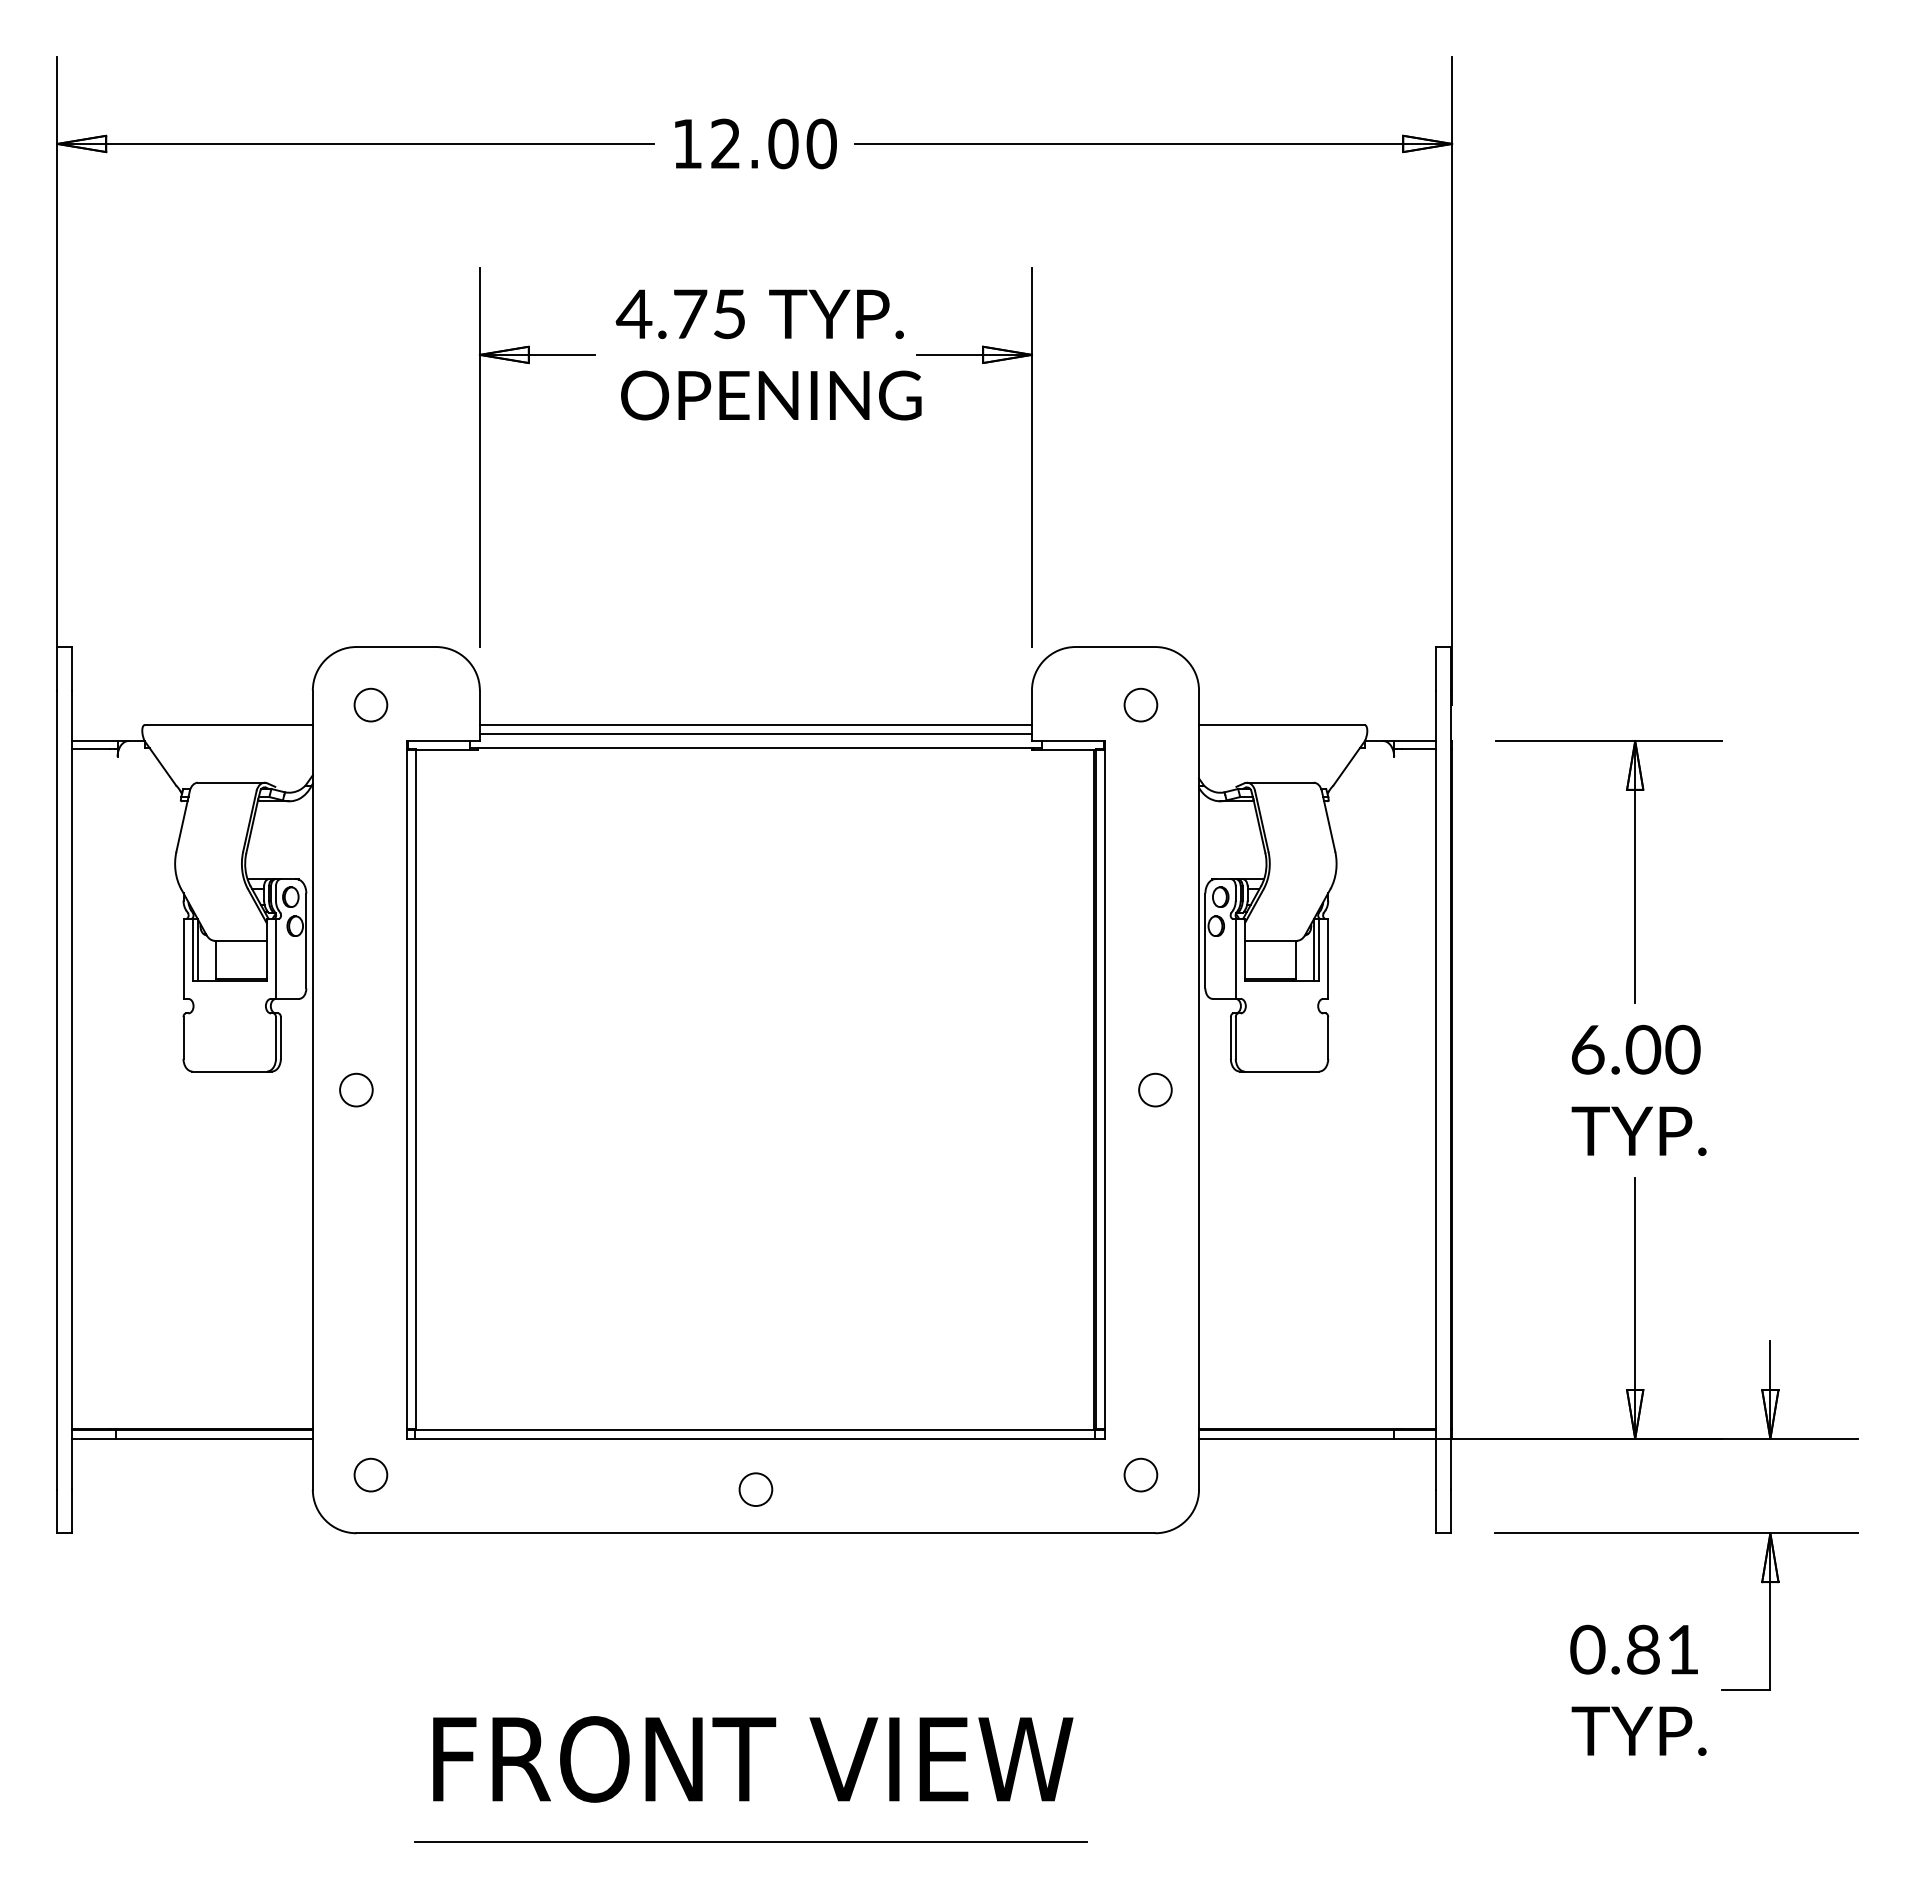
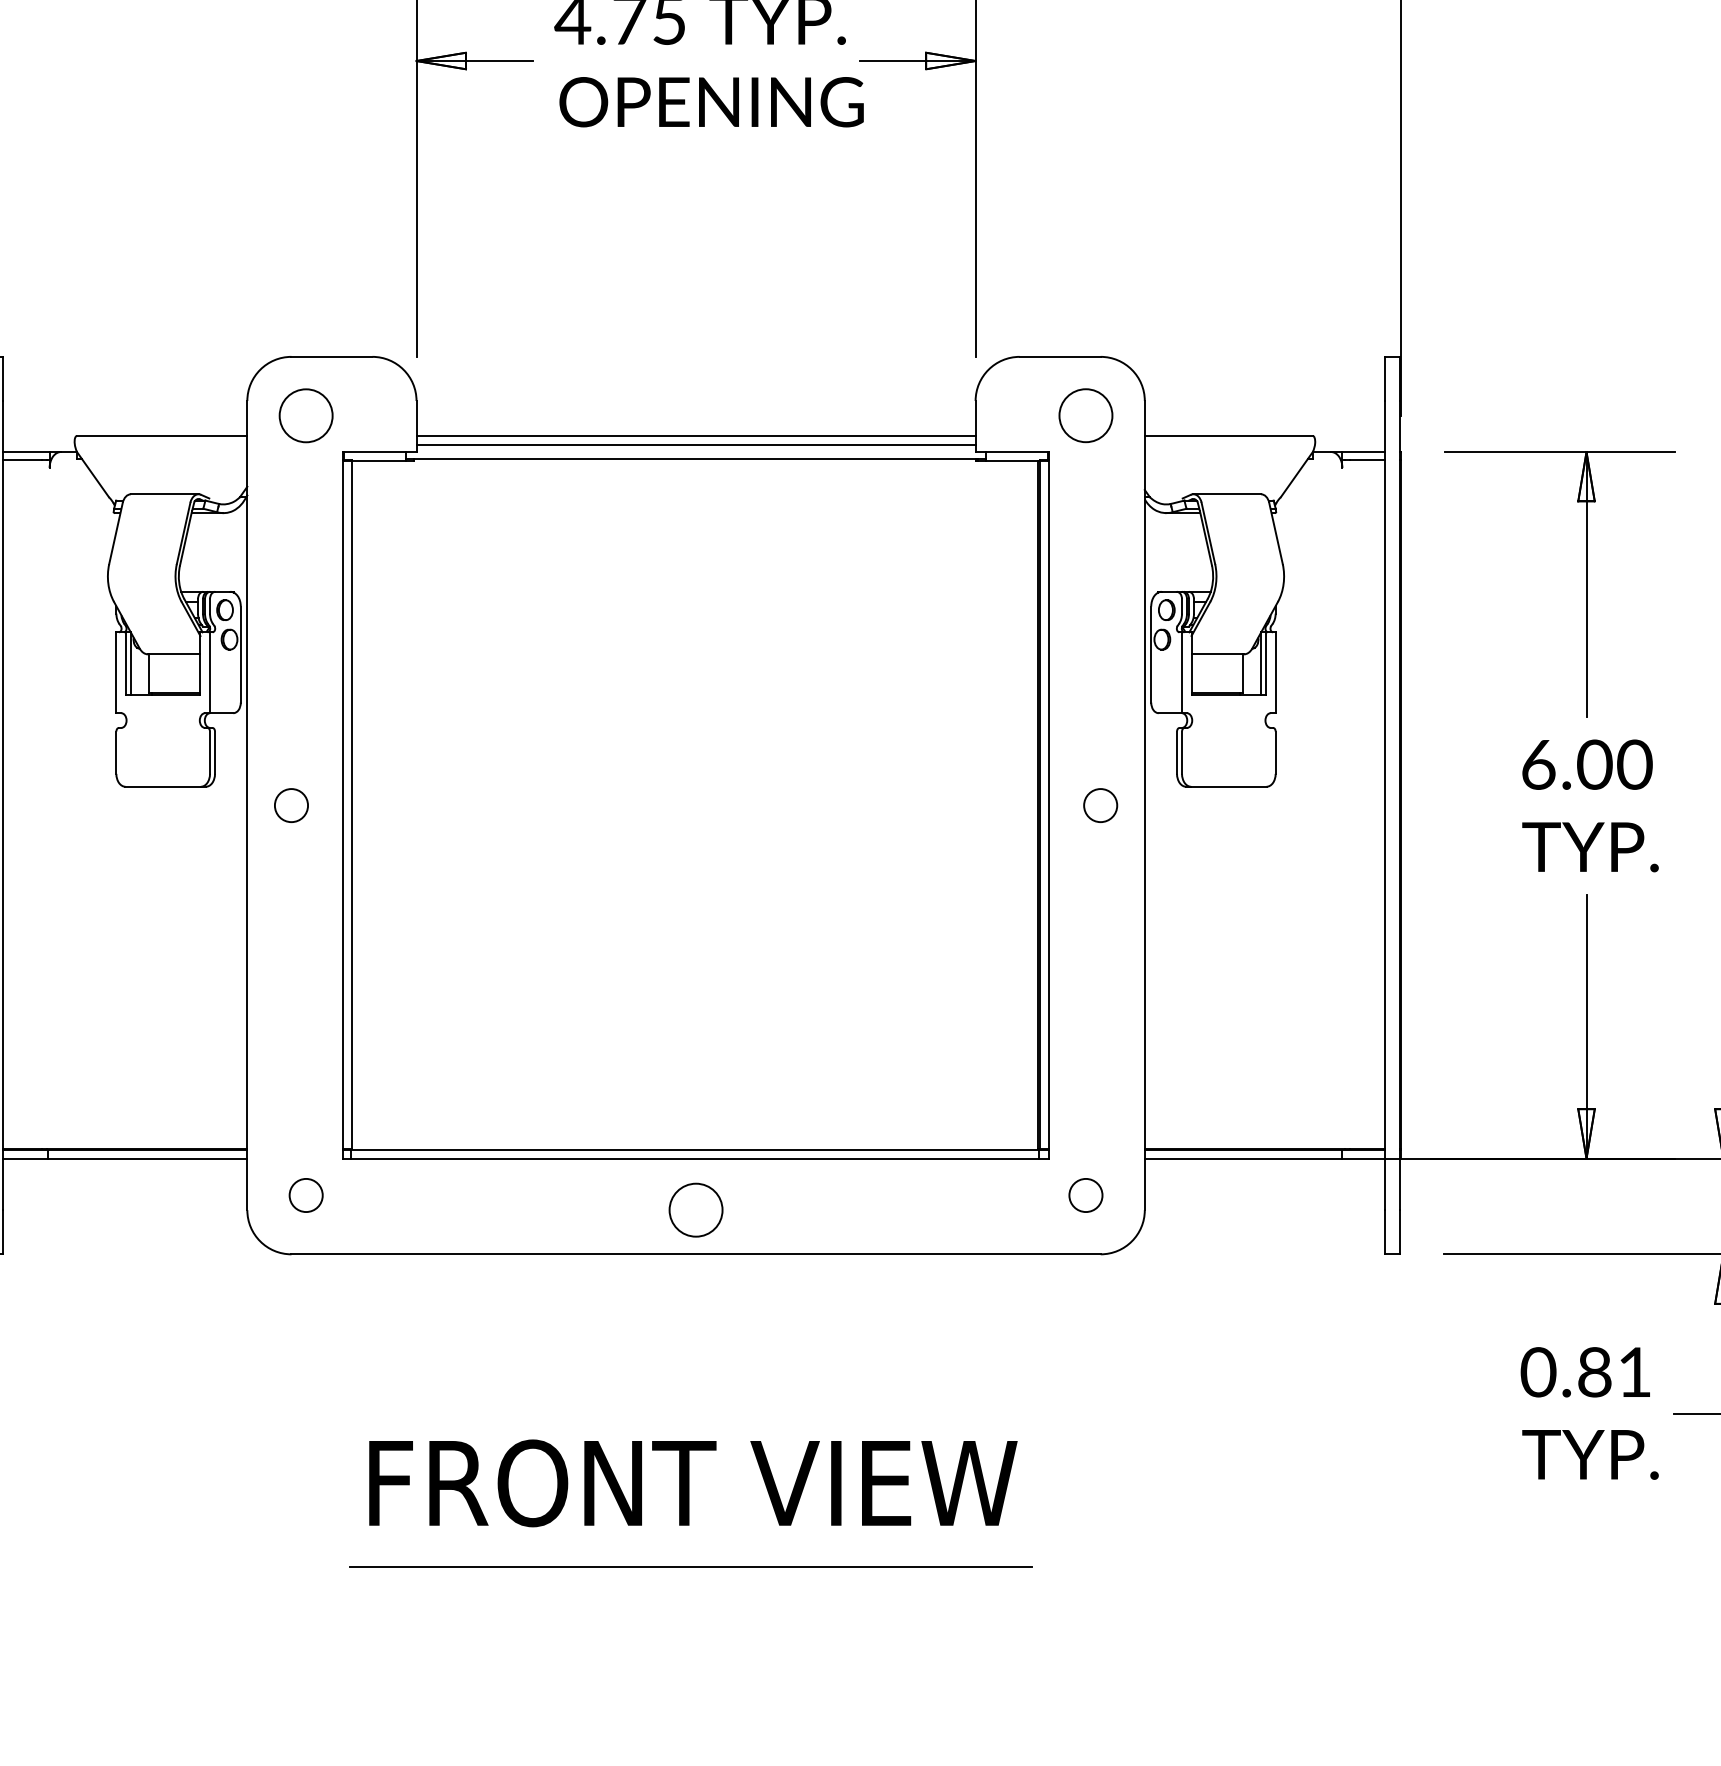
circle: (370, 704) -> (305, 415), size x1.6
circle: (1140, 704) -> (1085, 415), size x1.6
circle: (755, 1489) -> (695, 1210), size x1.6

